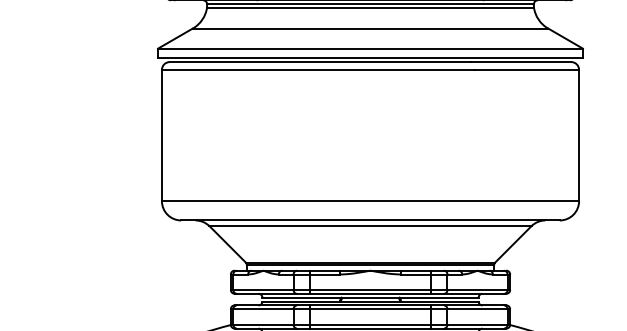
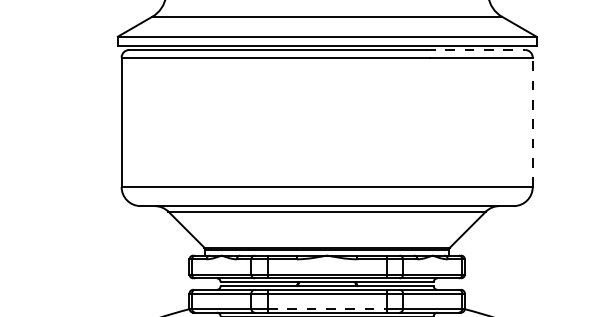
line: (521, 62) -> (475, 50), solid -> dashed
line: (579, 135) -> (533, 122), solid -> dashed
line: (371, 324) -> (328, 308), solid -> dashed

